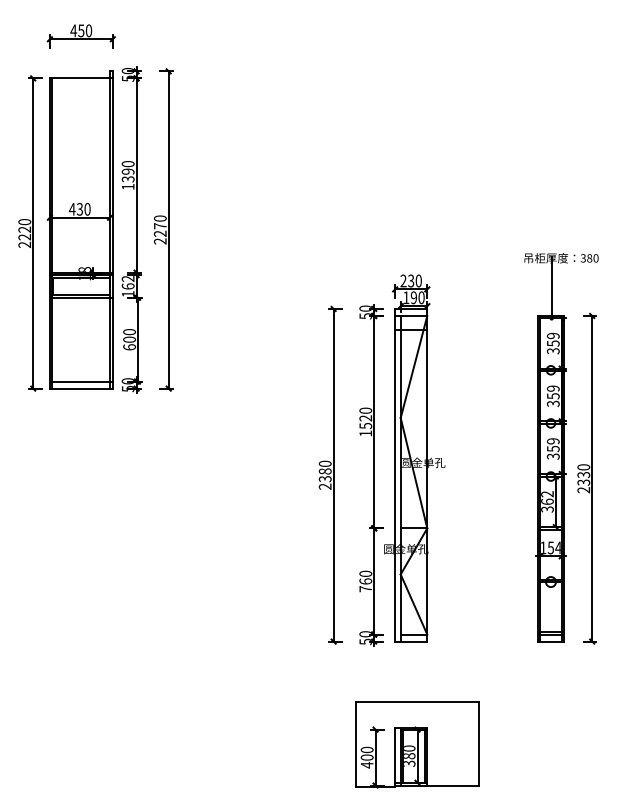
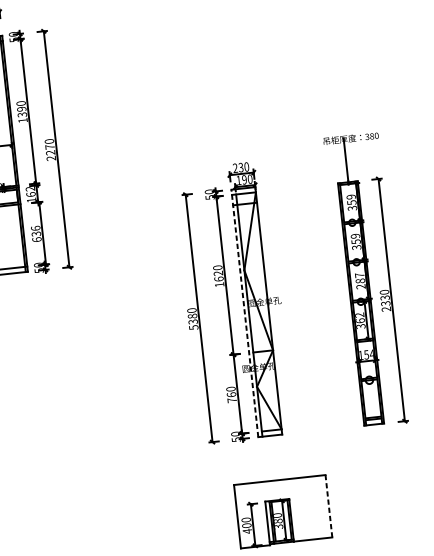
text: (129, 335) -> (35, 230), 600 -> 636
text: (365, 425) -> (218, 278), 1520 -> 1620
text: (552, 448) -> (359, 280), 359 -> 287
line: (395, 474) -> (245, 312), solid -> dashed
text: (324, 486) -> (193, 327), 2380 -> 5380
line: (479, 743) -> (329, 506), solid -> dashed

